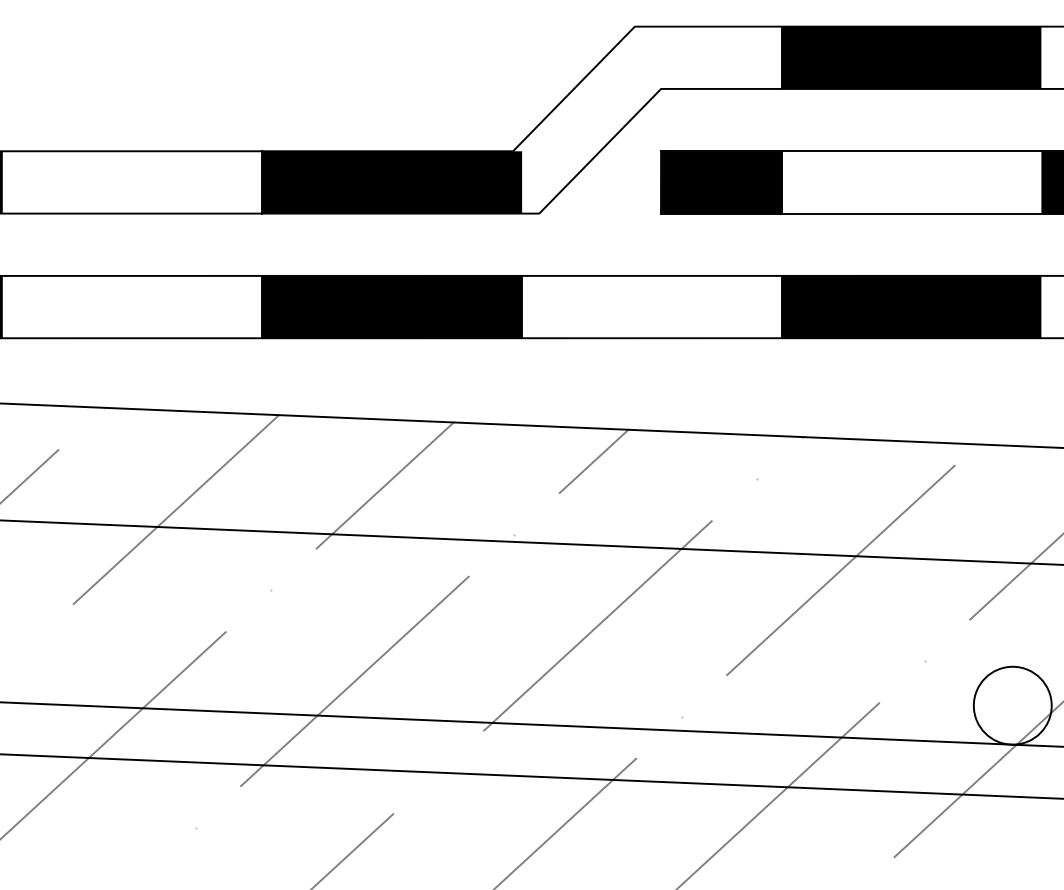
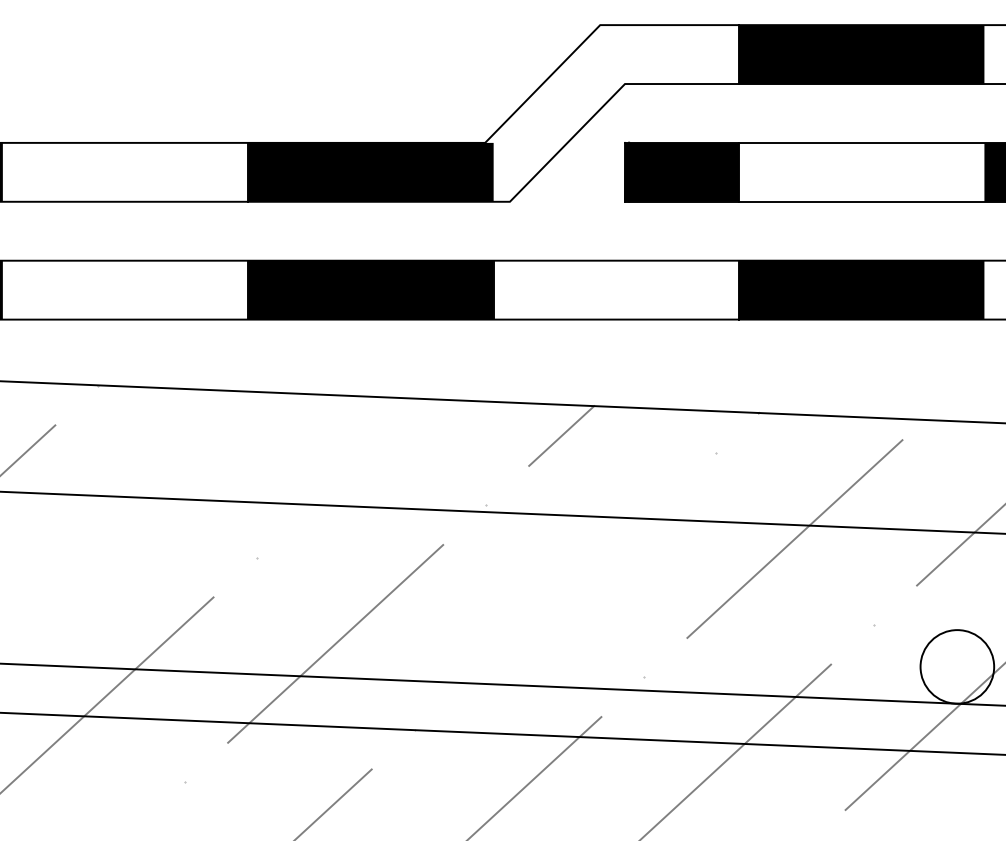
line: (385, 485) -> (364, 458), removed
line: (175, 509) -> (166, 481), removed
line: (597, 625) -> (564, 591), removed

